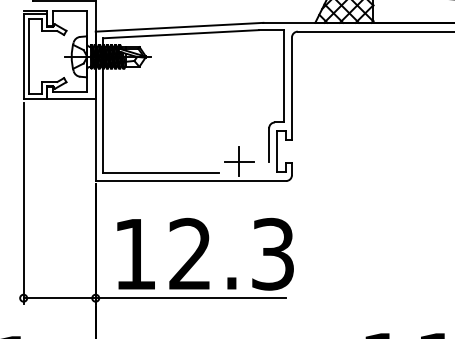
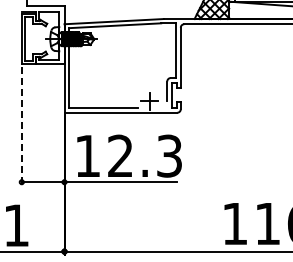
line: (23, 204) -> (21, 126), solid -> dashed

